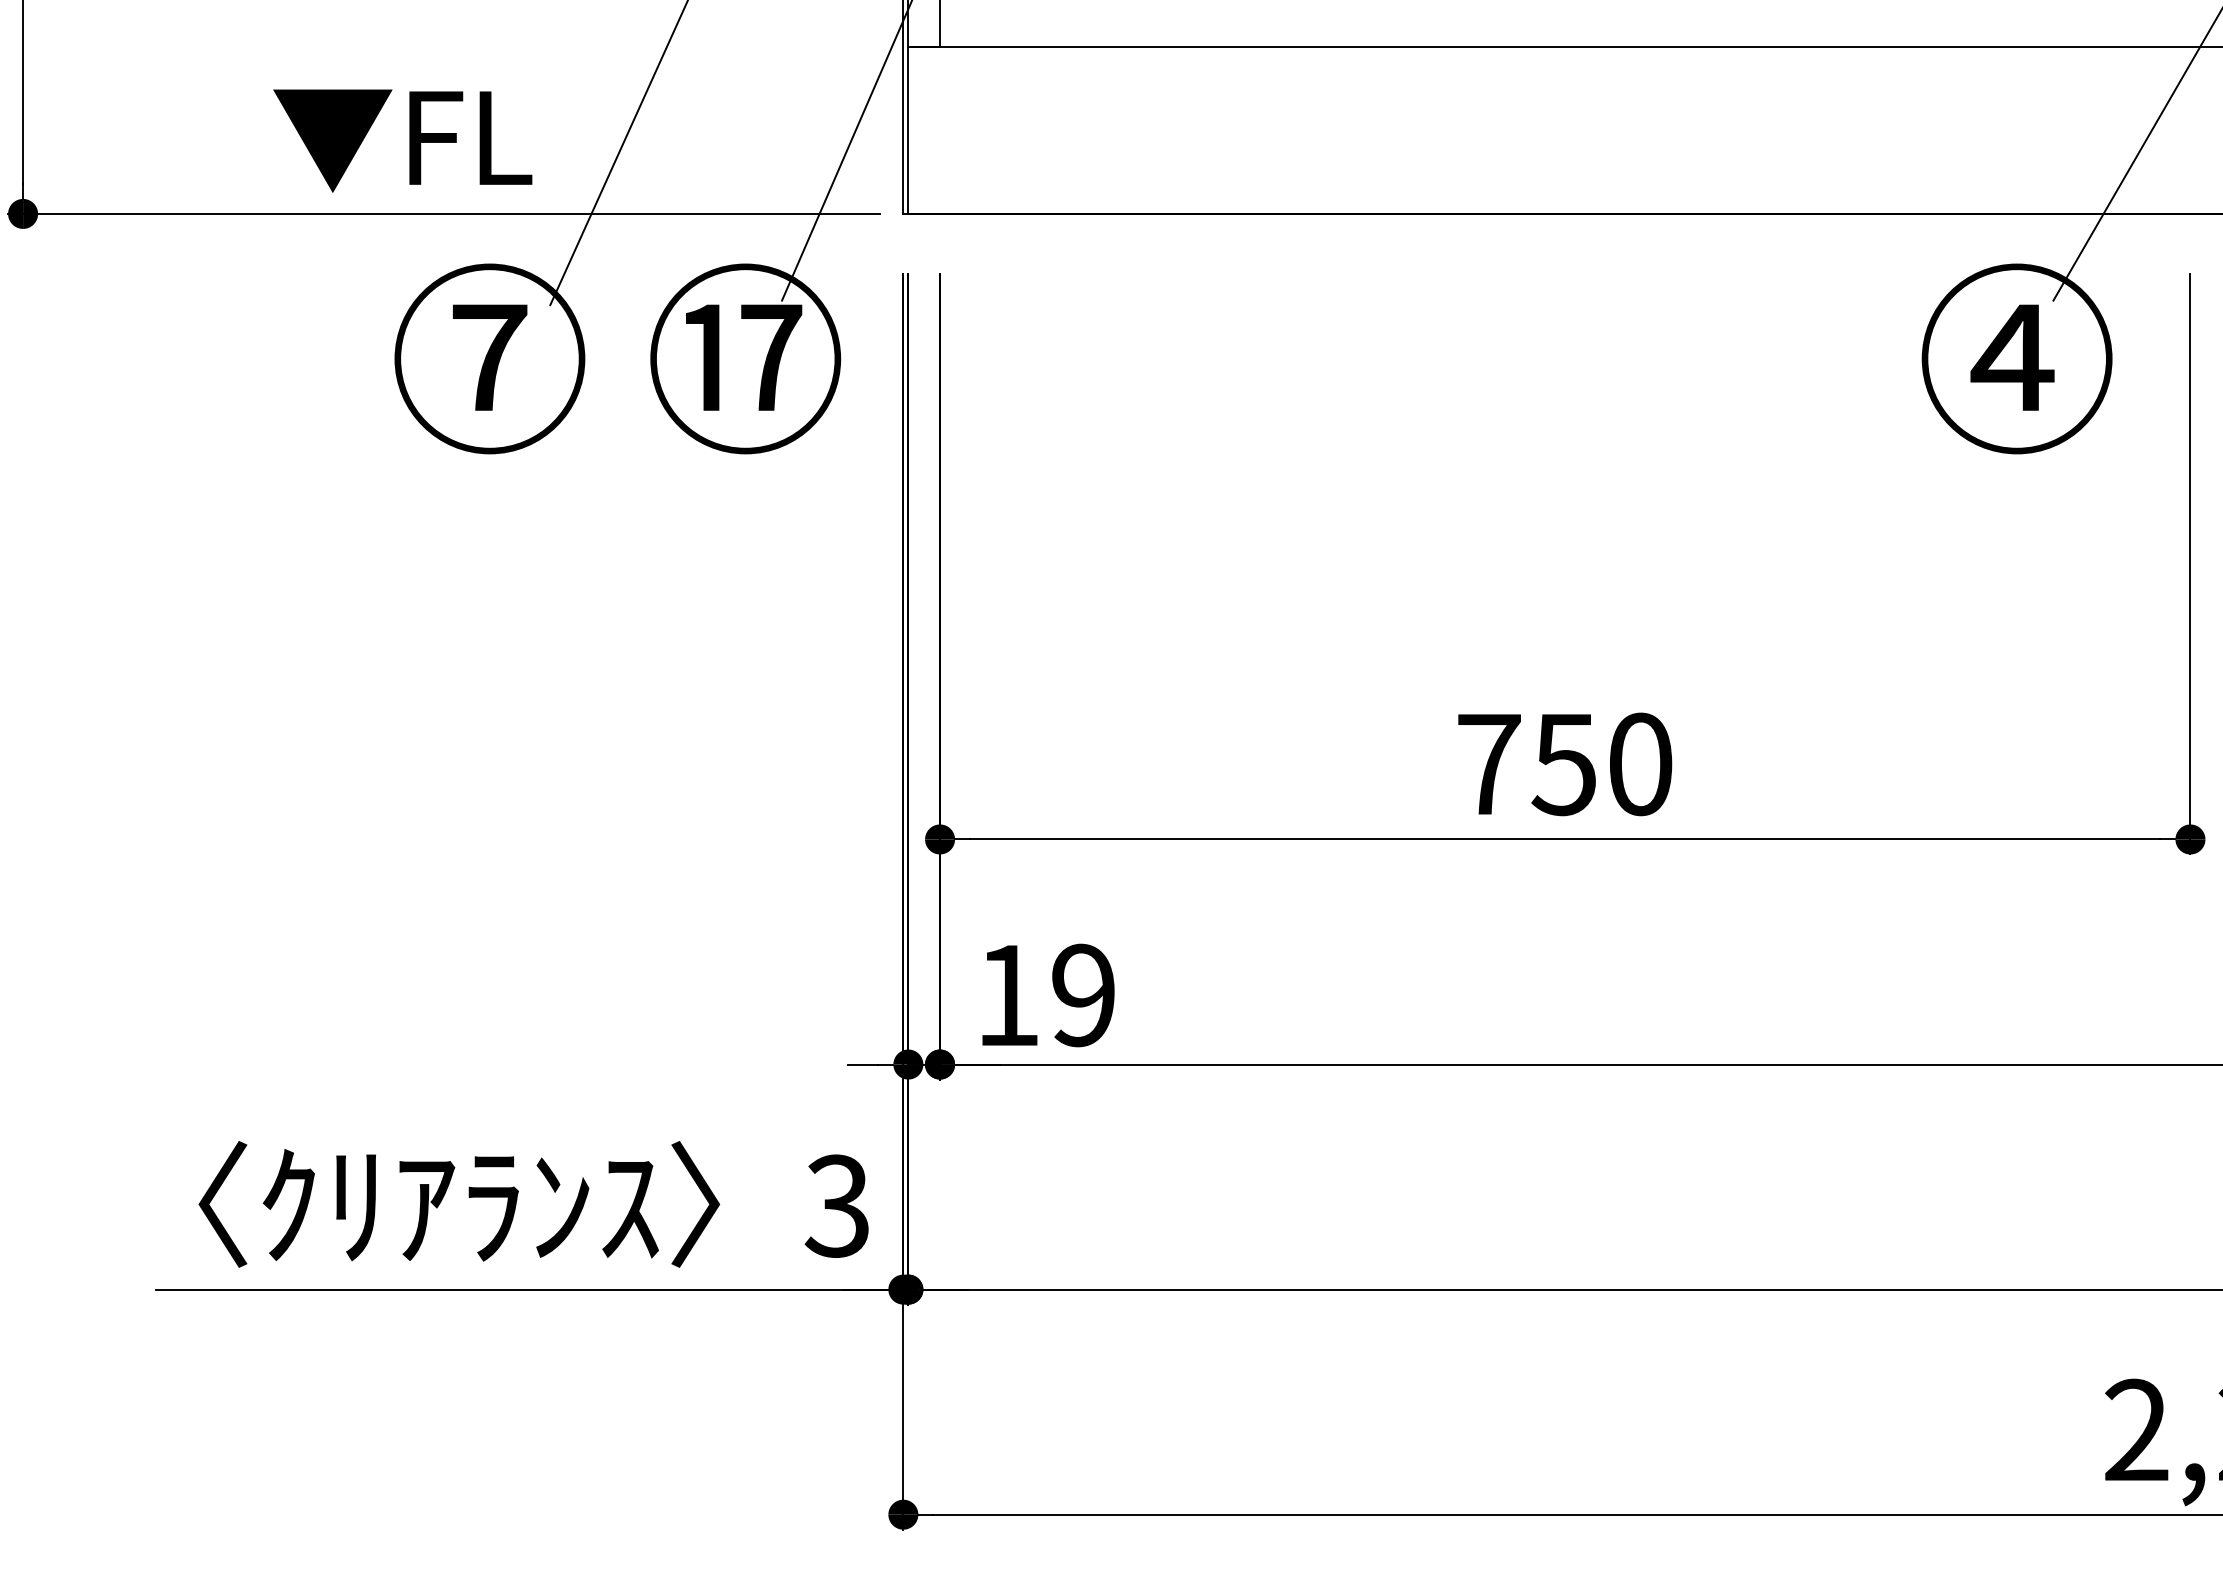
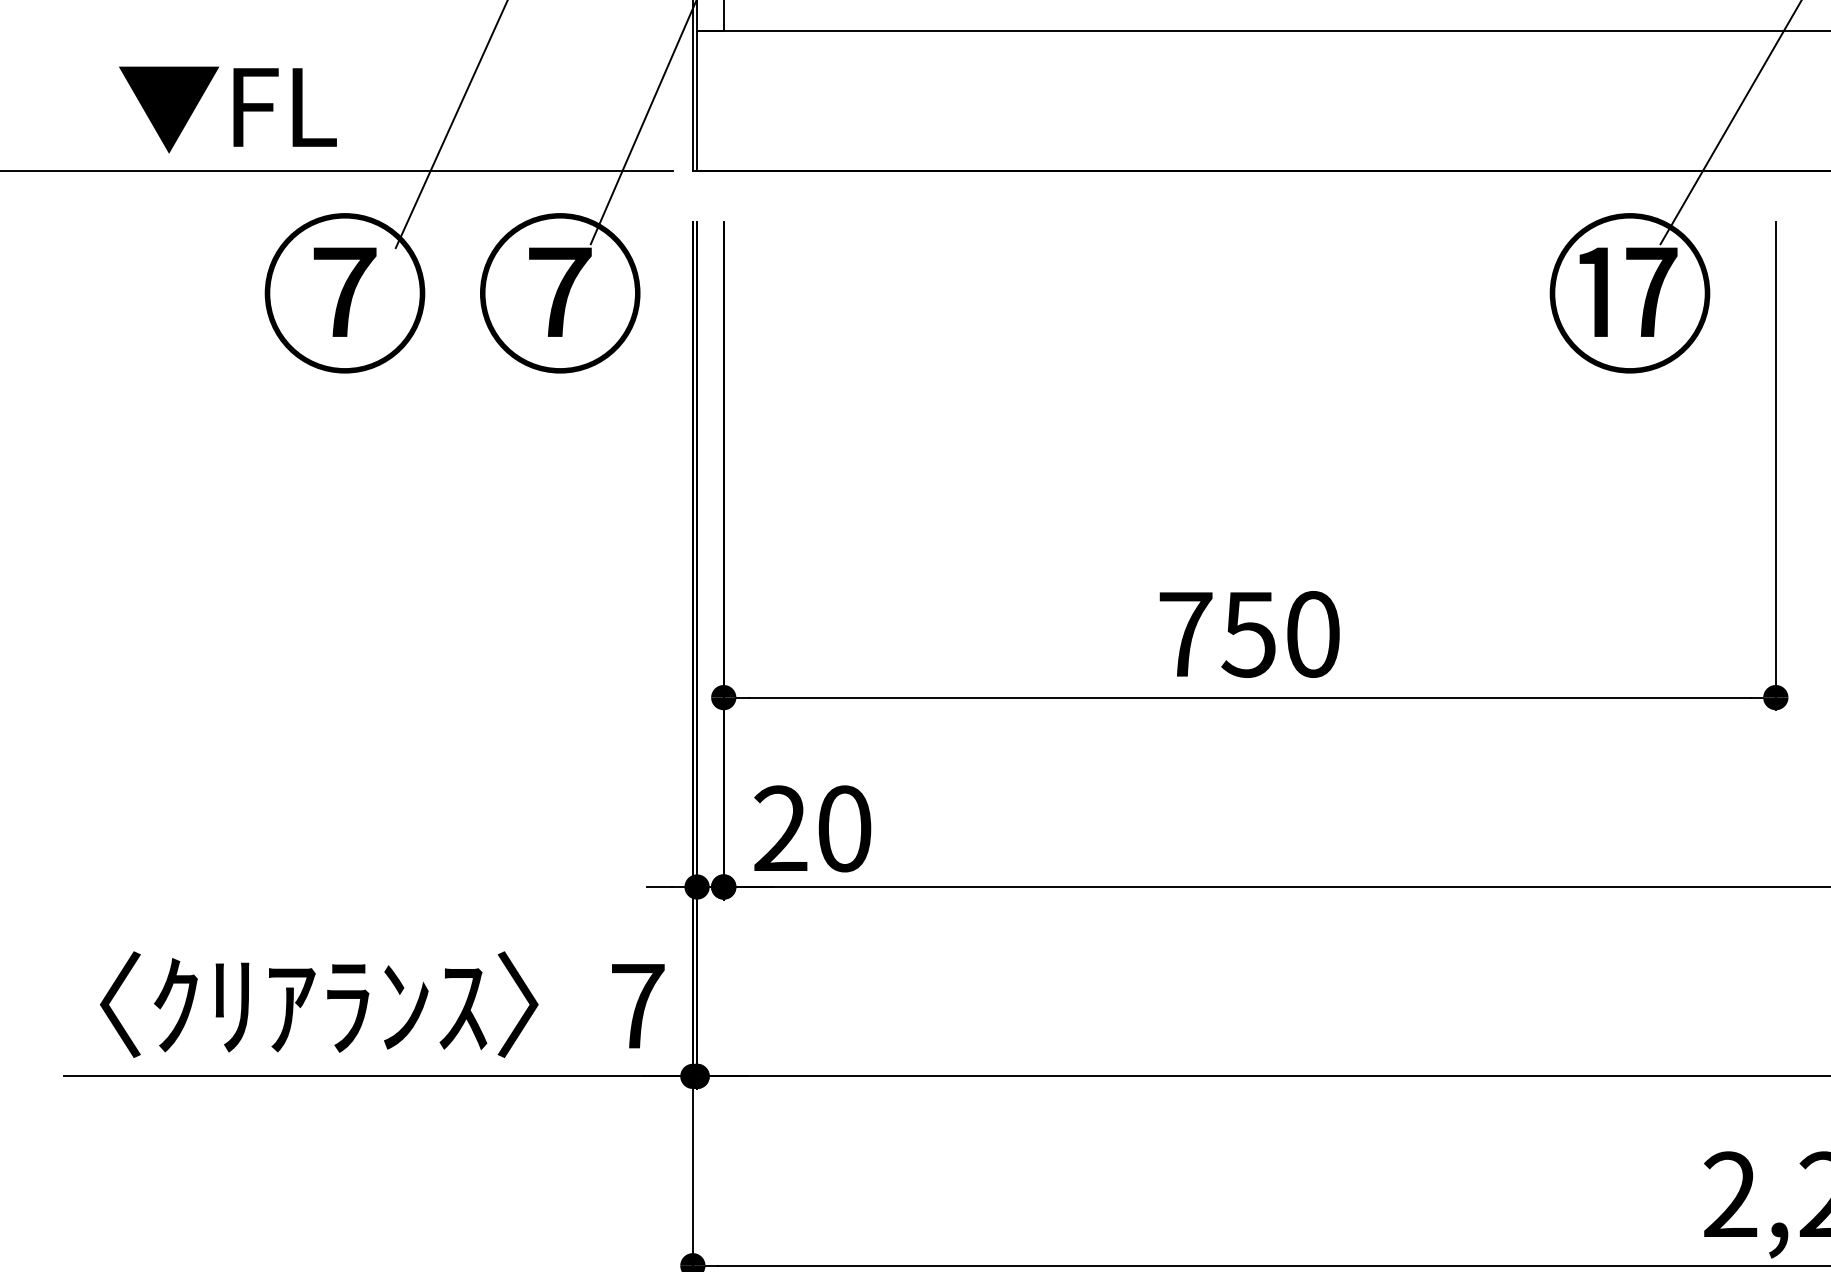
text: (402, 140) -> (227, 109), moved
text: (744, 357) -> (559, 292), ⑰ -> ⑦
text: (2015, 357) -> (1628, 292), ④ -> ⑰
text: (1045, 995) -> (812, 828), 19 -> 20
text: (836, 1205) -> (636, 1005), 3 -> 7

